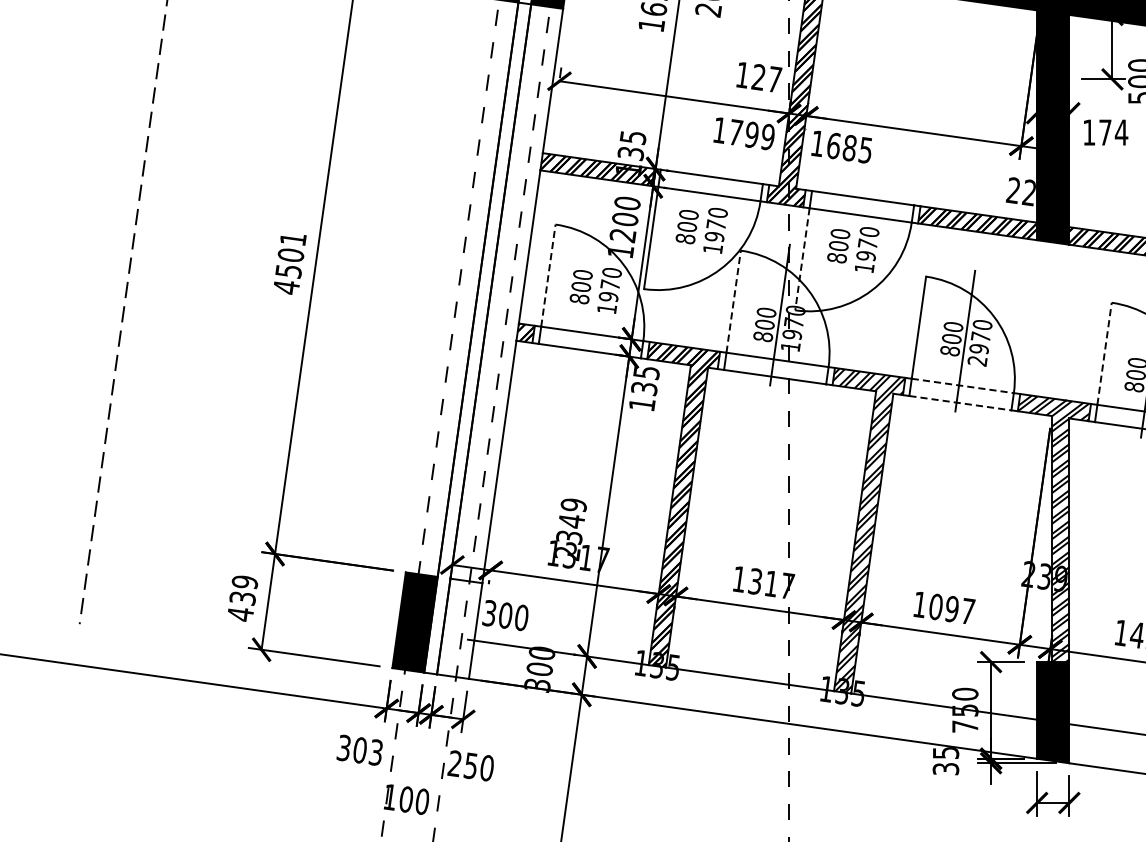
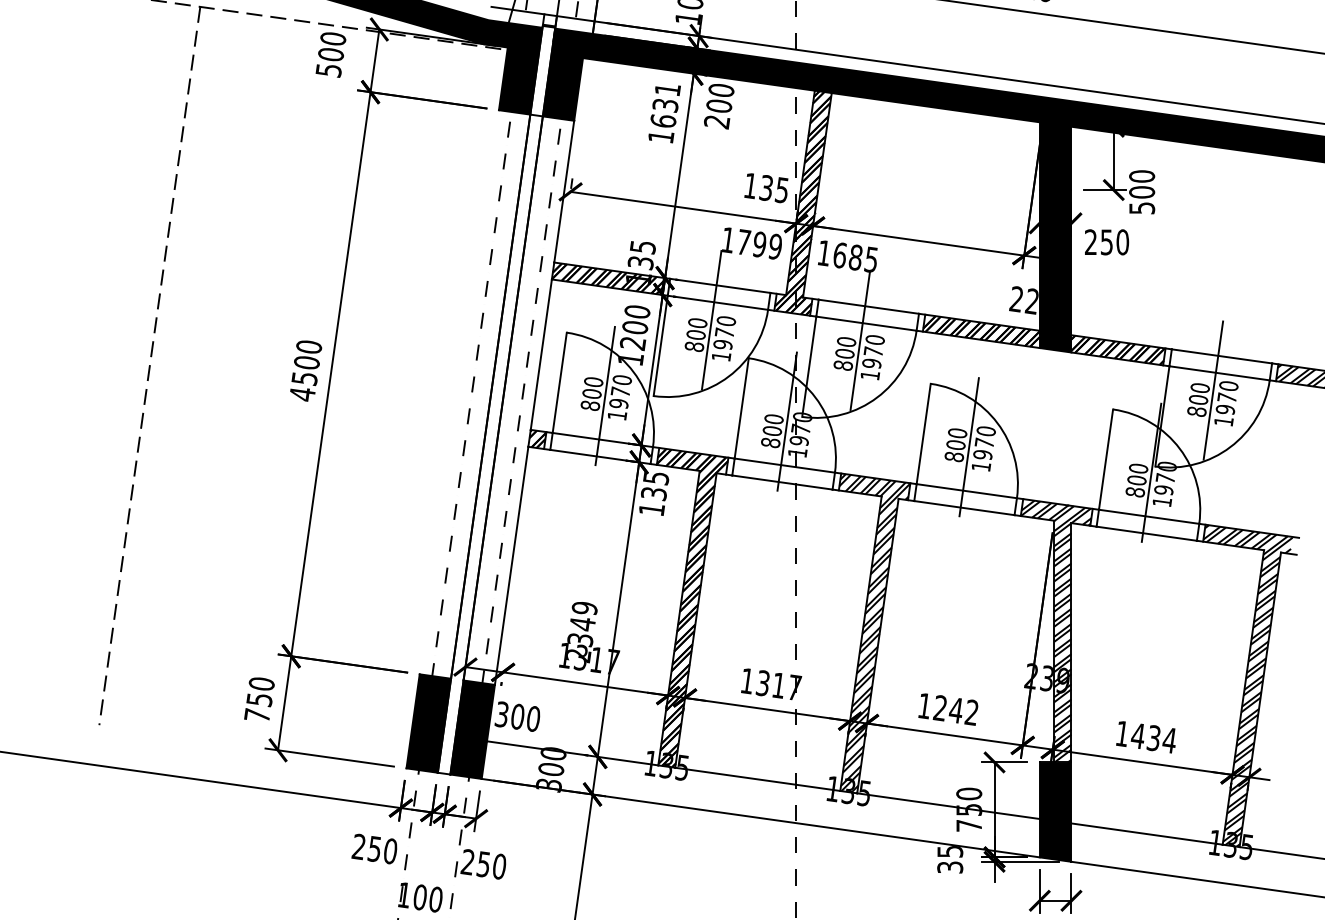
text: (766, 78) -> (773, 189), 127 -> 135
text: (1106, 132) -> (1107, 242), 174 -> 250
line: (702, 211) -> (711, 319), added
line: (853, 232) -> (859, 340), added
text: (293, 238) -> (309, 346), 4501 -> 4500
line: (802, 259) -> (809, 366), dashed -> solid
line: (548, 275) -> (559, 382), dashed -> solid
line: (593, 288) -> (604, 395), added
line: (733, 301) -> (741, 408), dashed -> solid
line: (1105, 353) -> (1106, 459), dashed -> solid
text: (976, 361) -> (980, 467), 2970 -> 1970
line: (962, 386) -> (966, 491), dashed -> solid
line: (960, 403) -> (964, 508), dashed -> solid
text: (242, 598) -> (259, 699), 439 -> 750
text: (951, 609) -> (955, 710), 1097 -> 1242
fill: (459, 628) -> (472, 729), added
text: (359, 750) -> (374, 849), 303 -> 250

